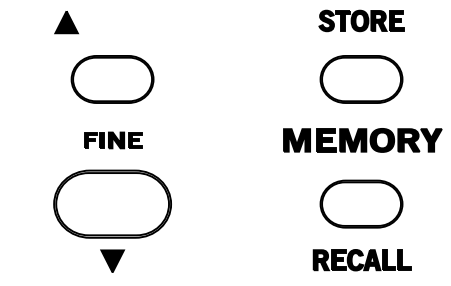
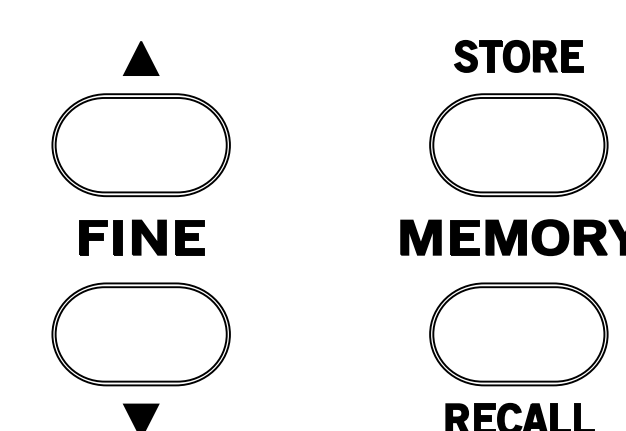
part: (66, 22) -> (140, 58), moved
part: (112, 79) -> (140, 145), size x1.43
part: (361, 79) -> (518, 145), size x1.43
part: (112, 140) -> (140, 237), size x1.43
part: (361, 203) -> (518, 333), size x1.43

